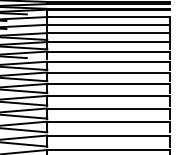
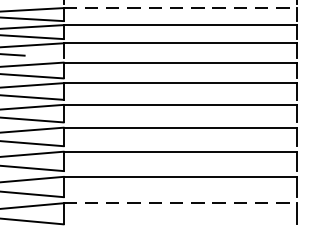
line: (108, 33) -> (180, 8), solid -> dashed
line: (108, 135) -> (180, 203), solid -> dashed

